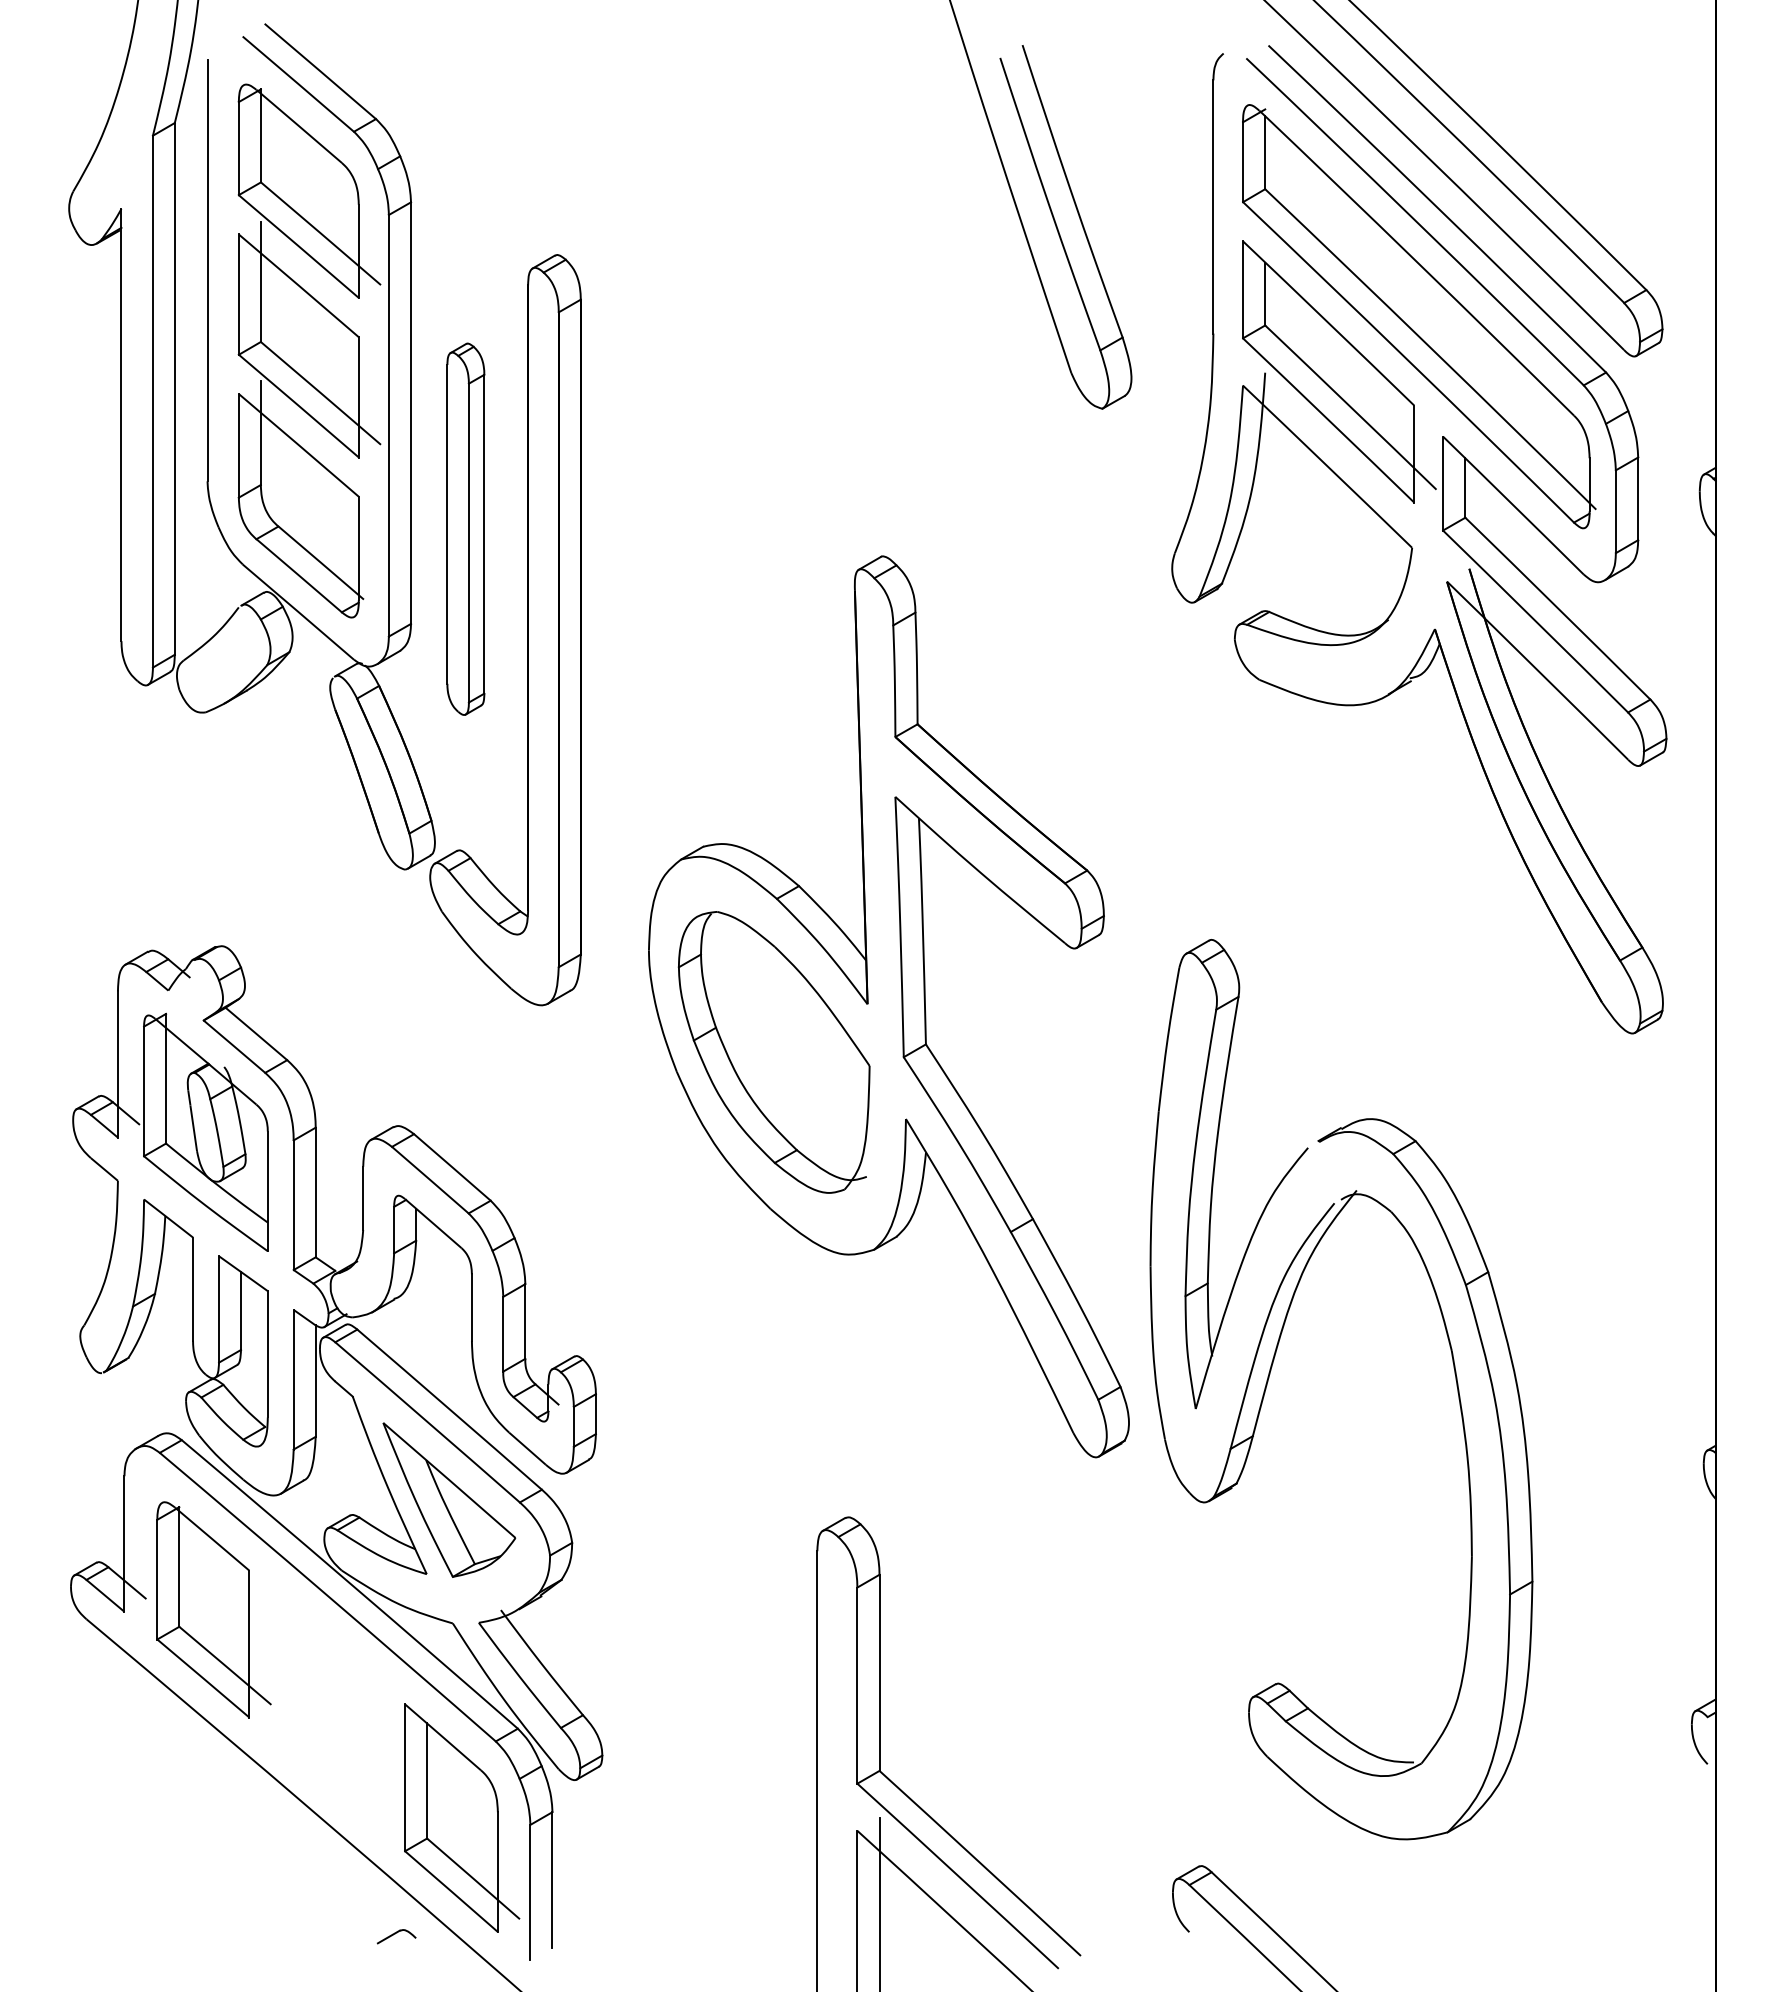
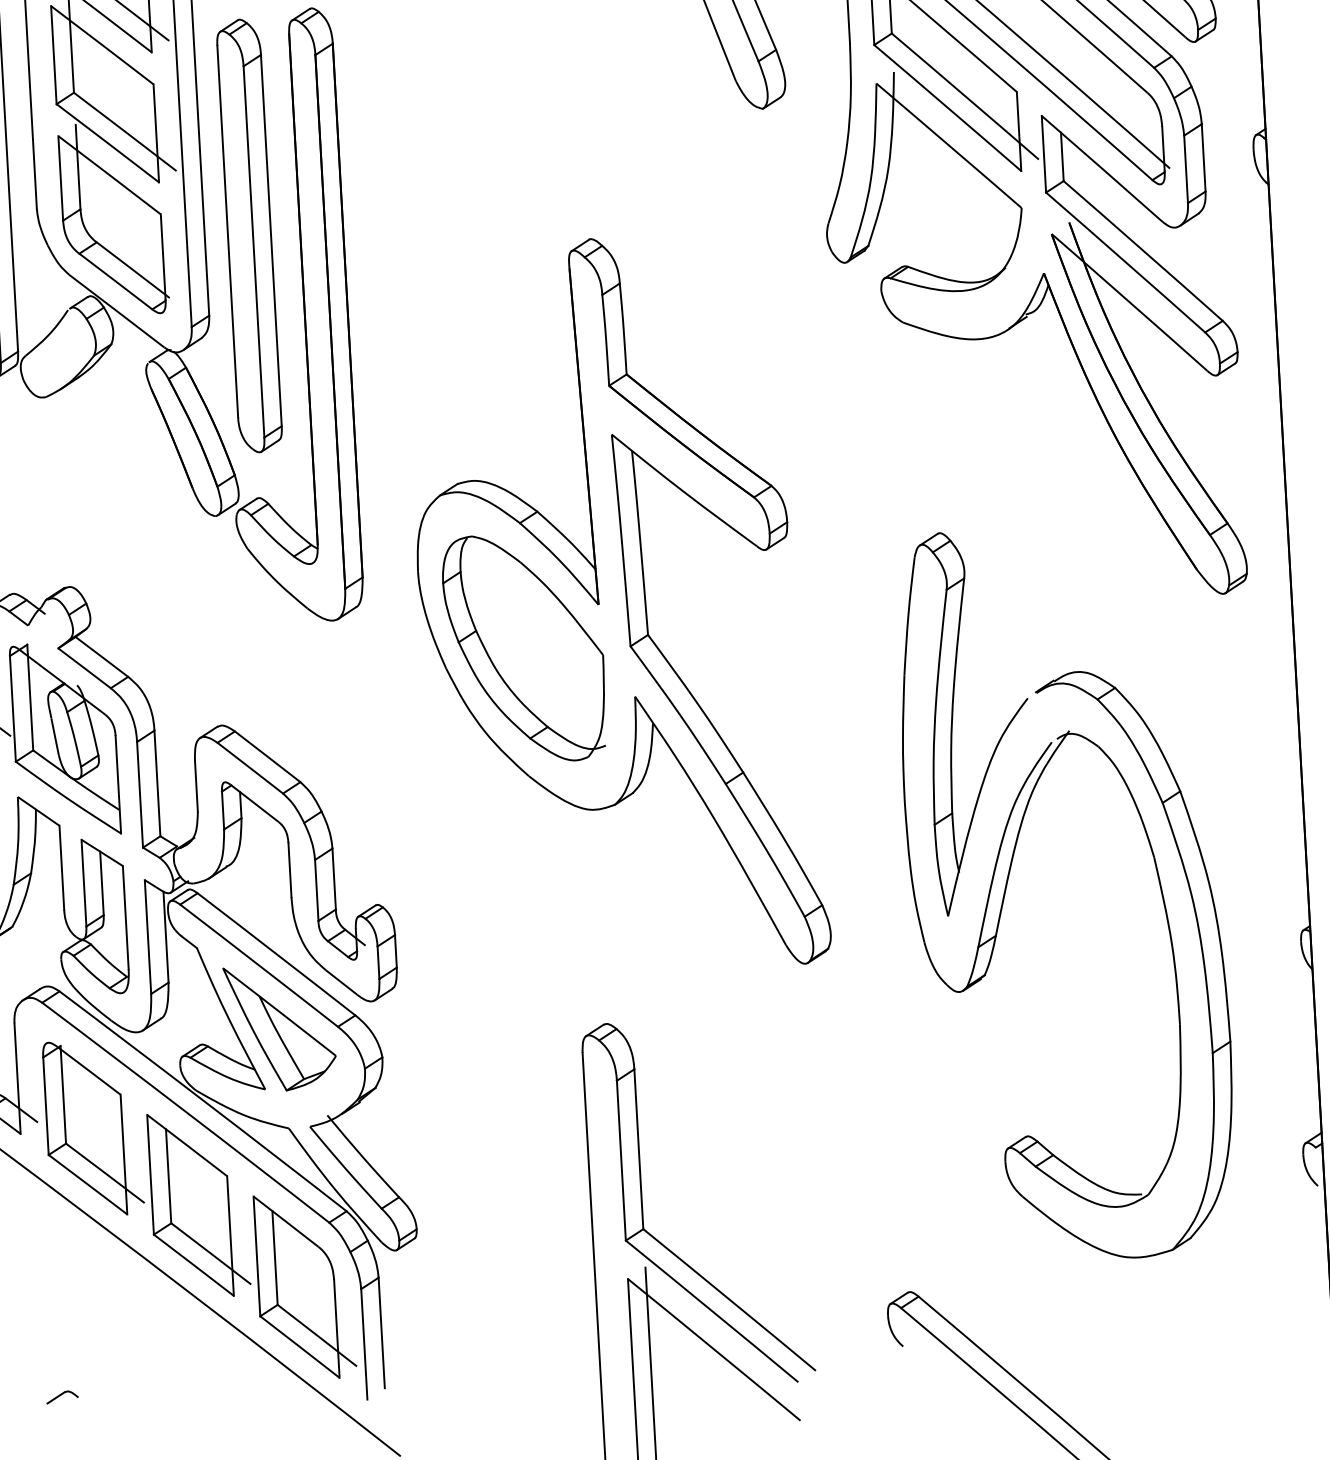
part: (465, 529) -> (249, 236), size x1.43
part: (1272, 1367) -> (1008, 878), moved
part: (337, 1710) -> (198, 1204), added
part: (396, 1936) -> (62, 1397), moved

